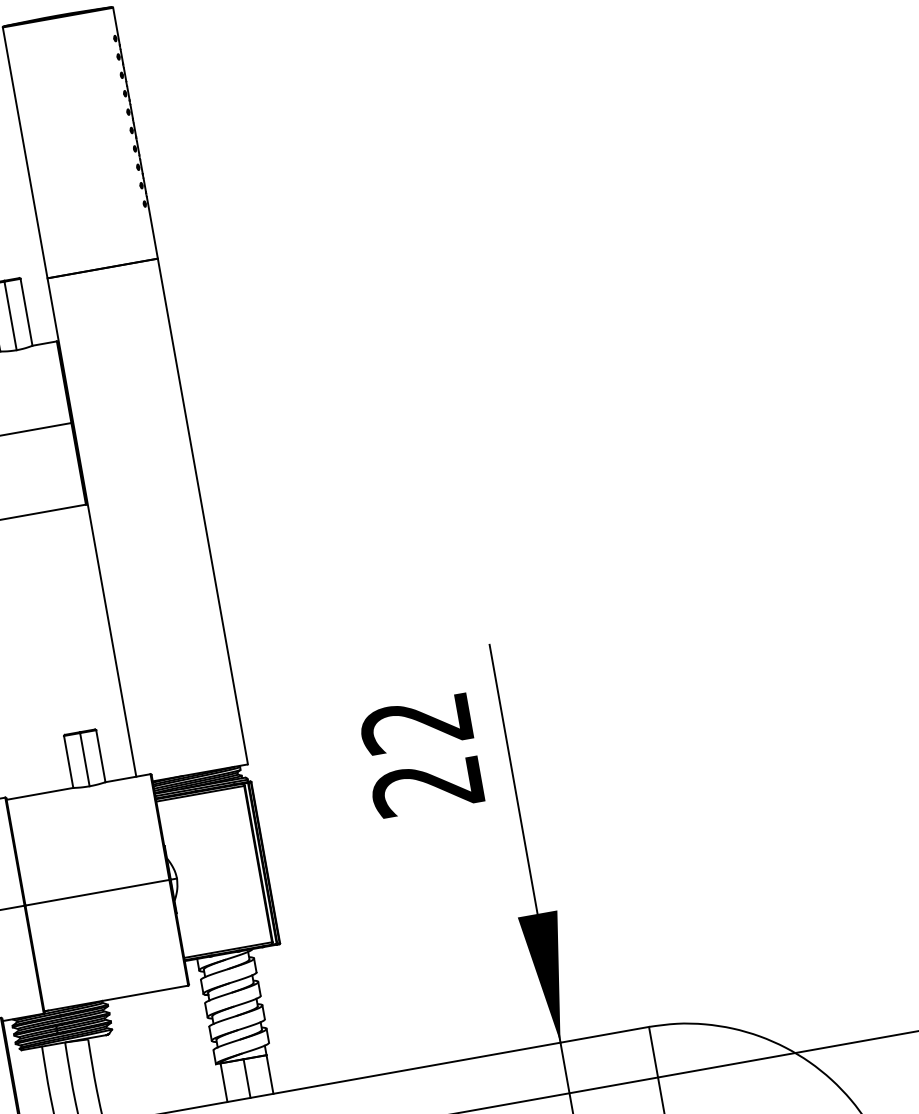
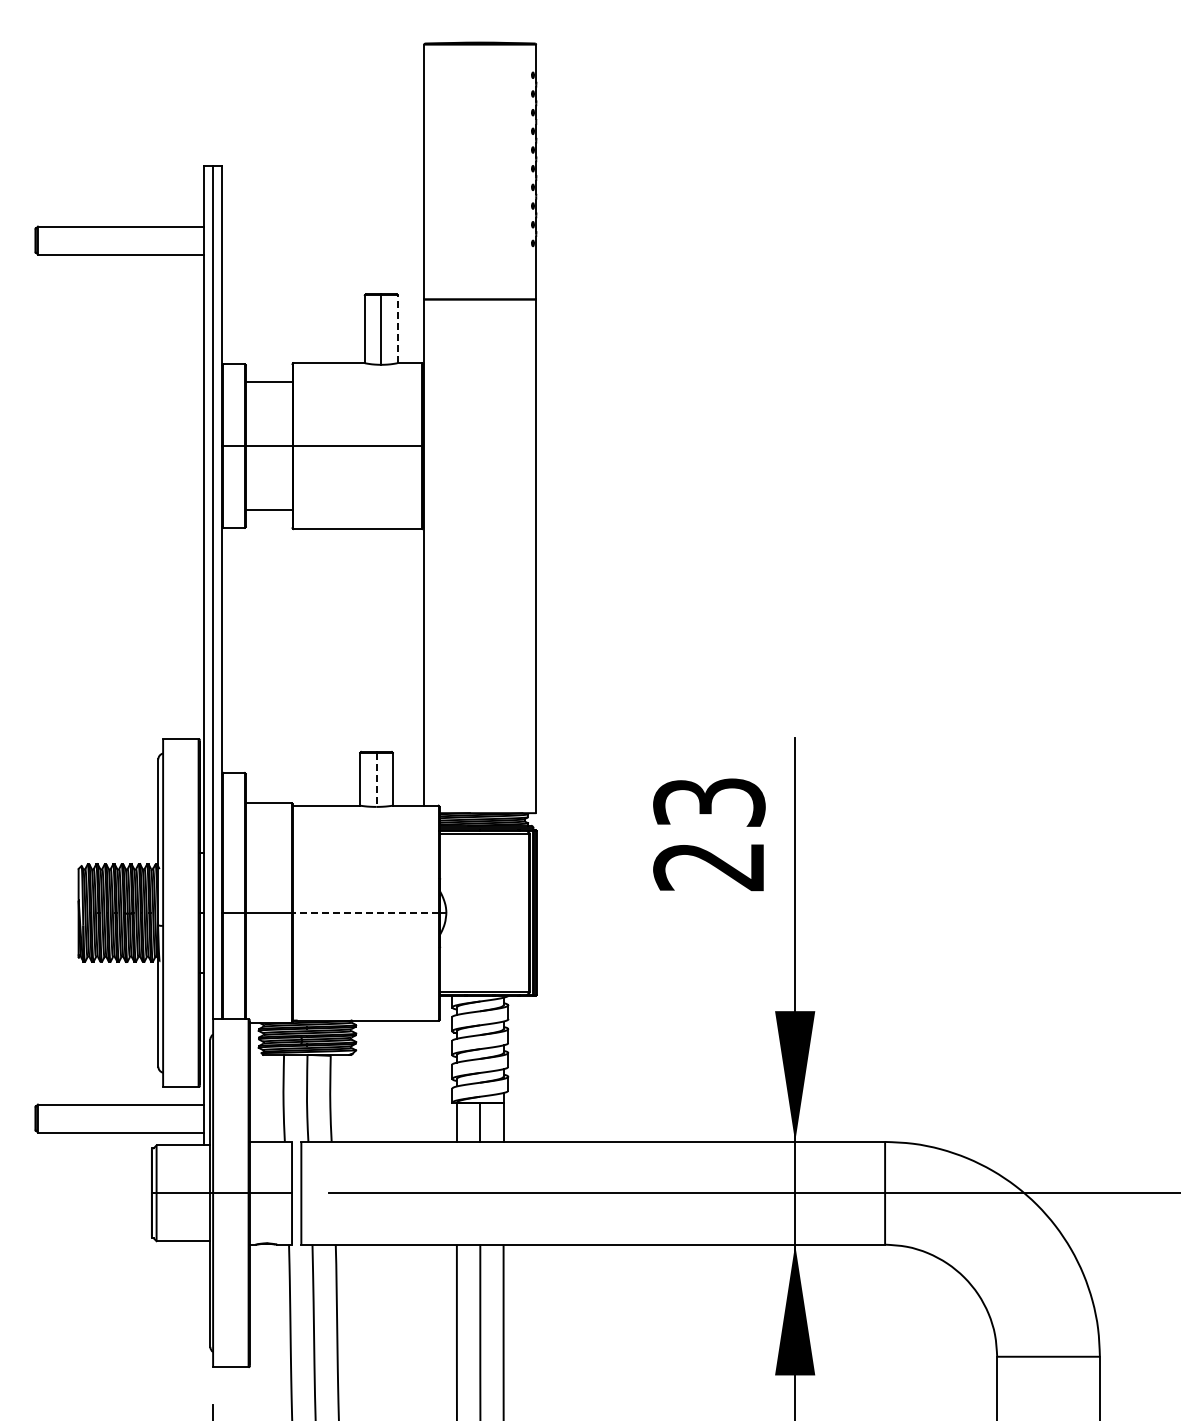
line: (26, 312) -> (397, 329), solid -> dashed
text: (416, 723) -> (709, 802), 22 -> 23
line: (84, 760) -> (376, 780), solid -> dashed
line: (97, 893) -> (365, 913), solid -> dashed

